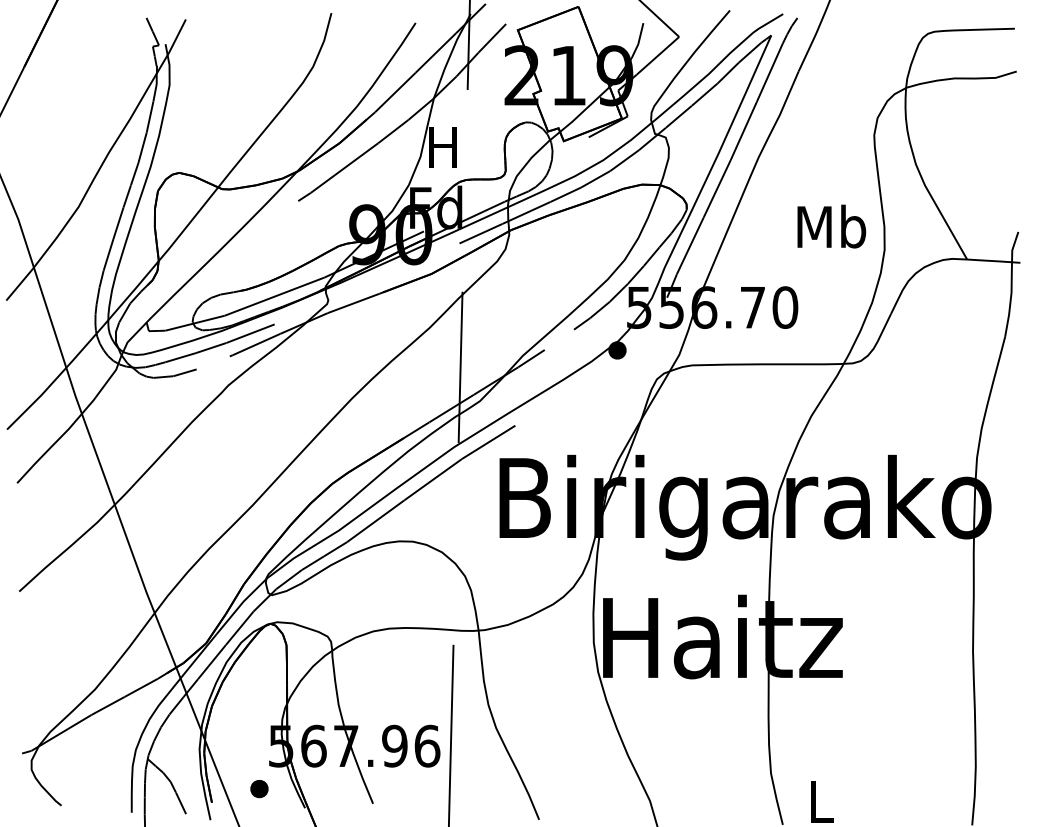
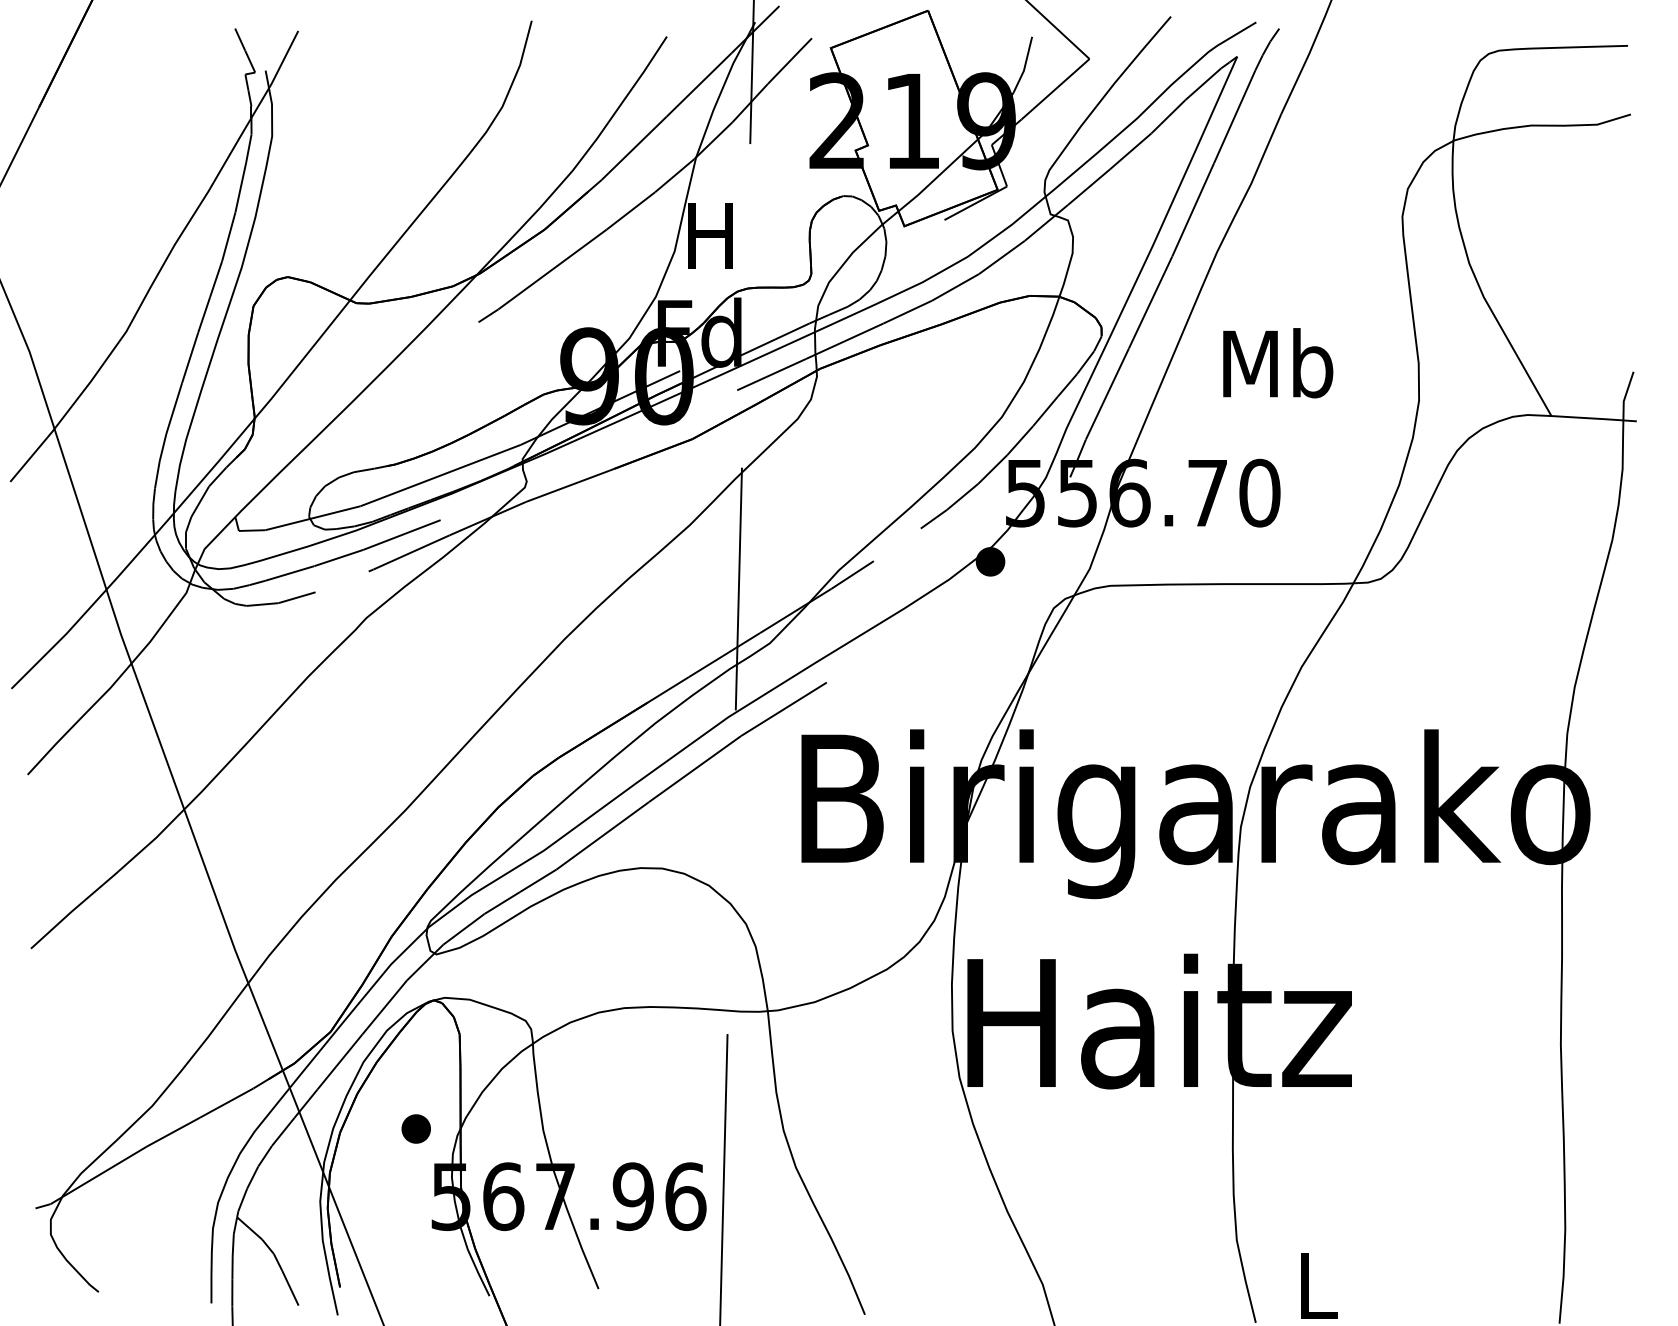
text: (831, 226) -> (1277, 363), moved
part: (259, 789) -> (416, 1129), moved

